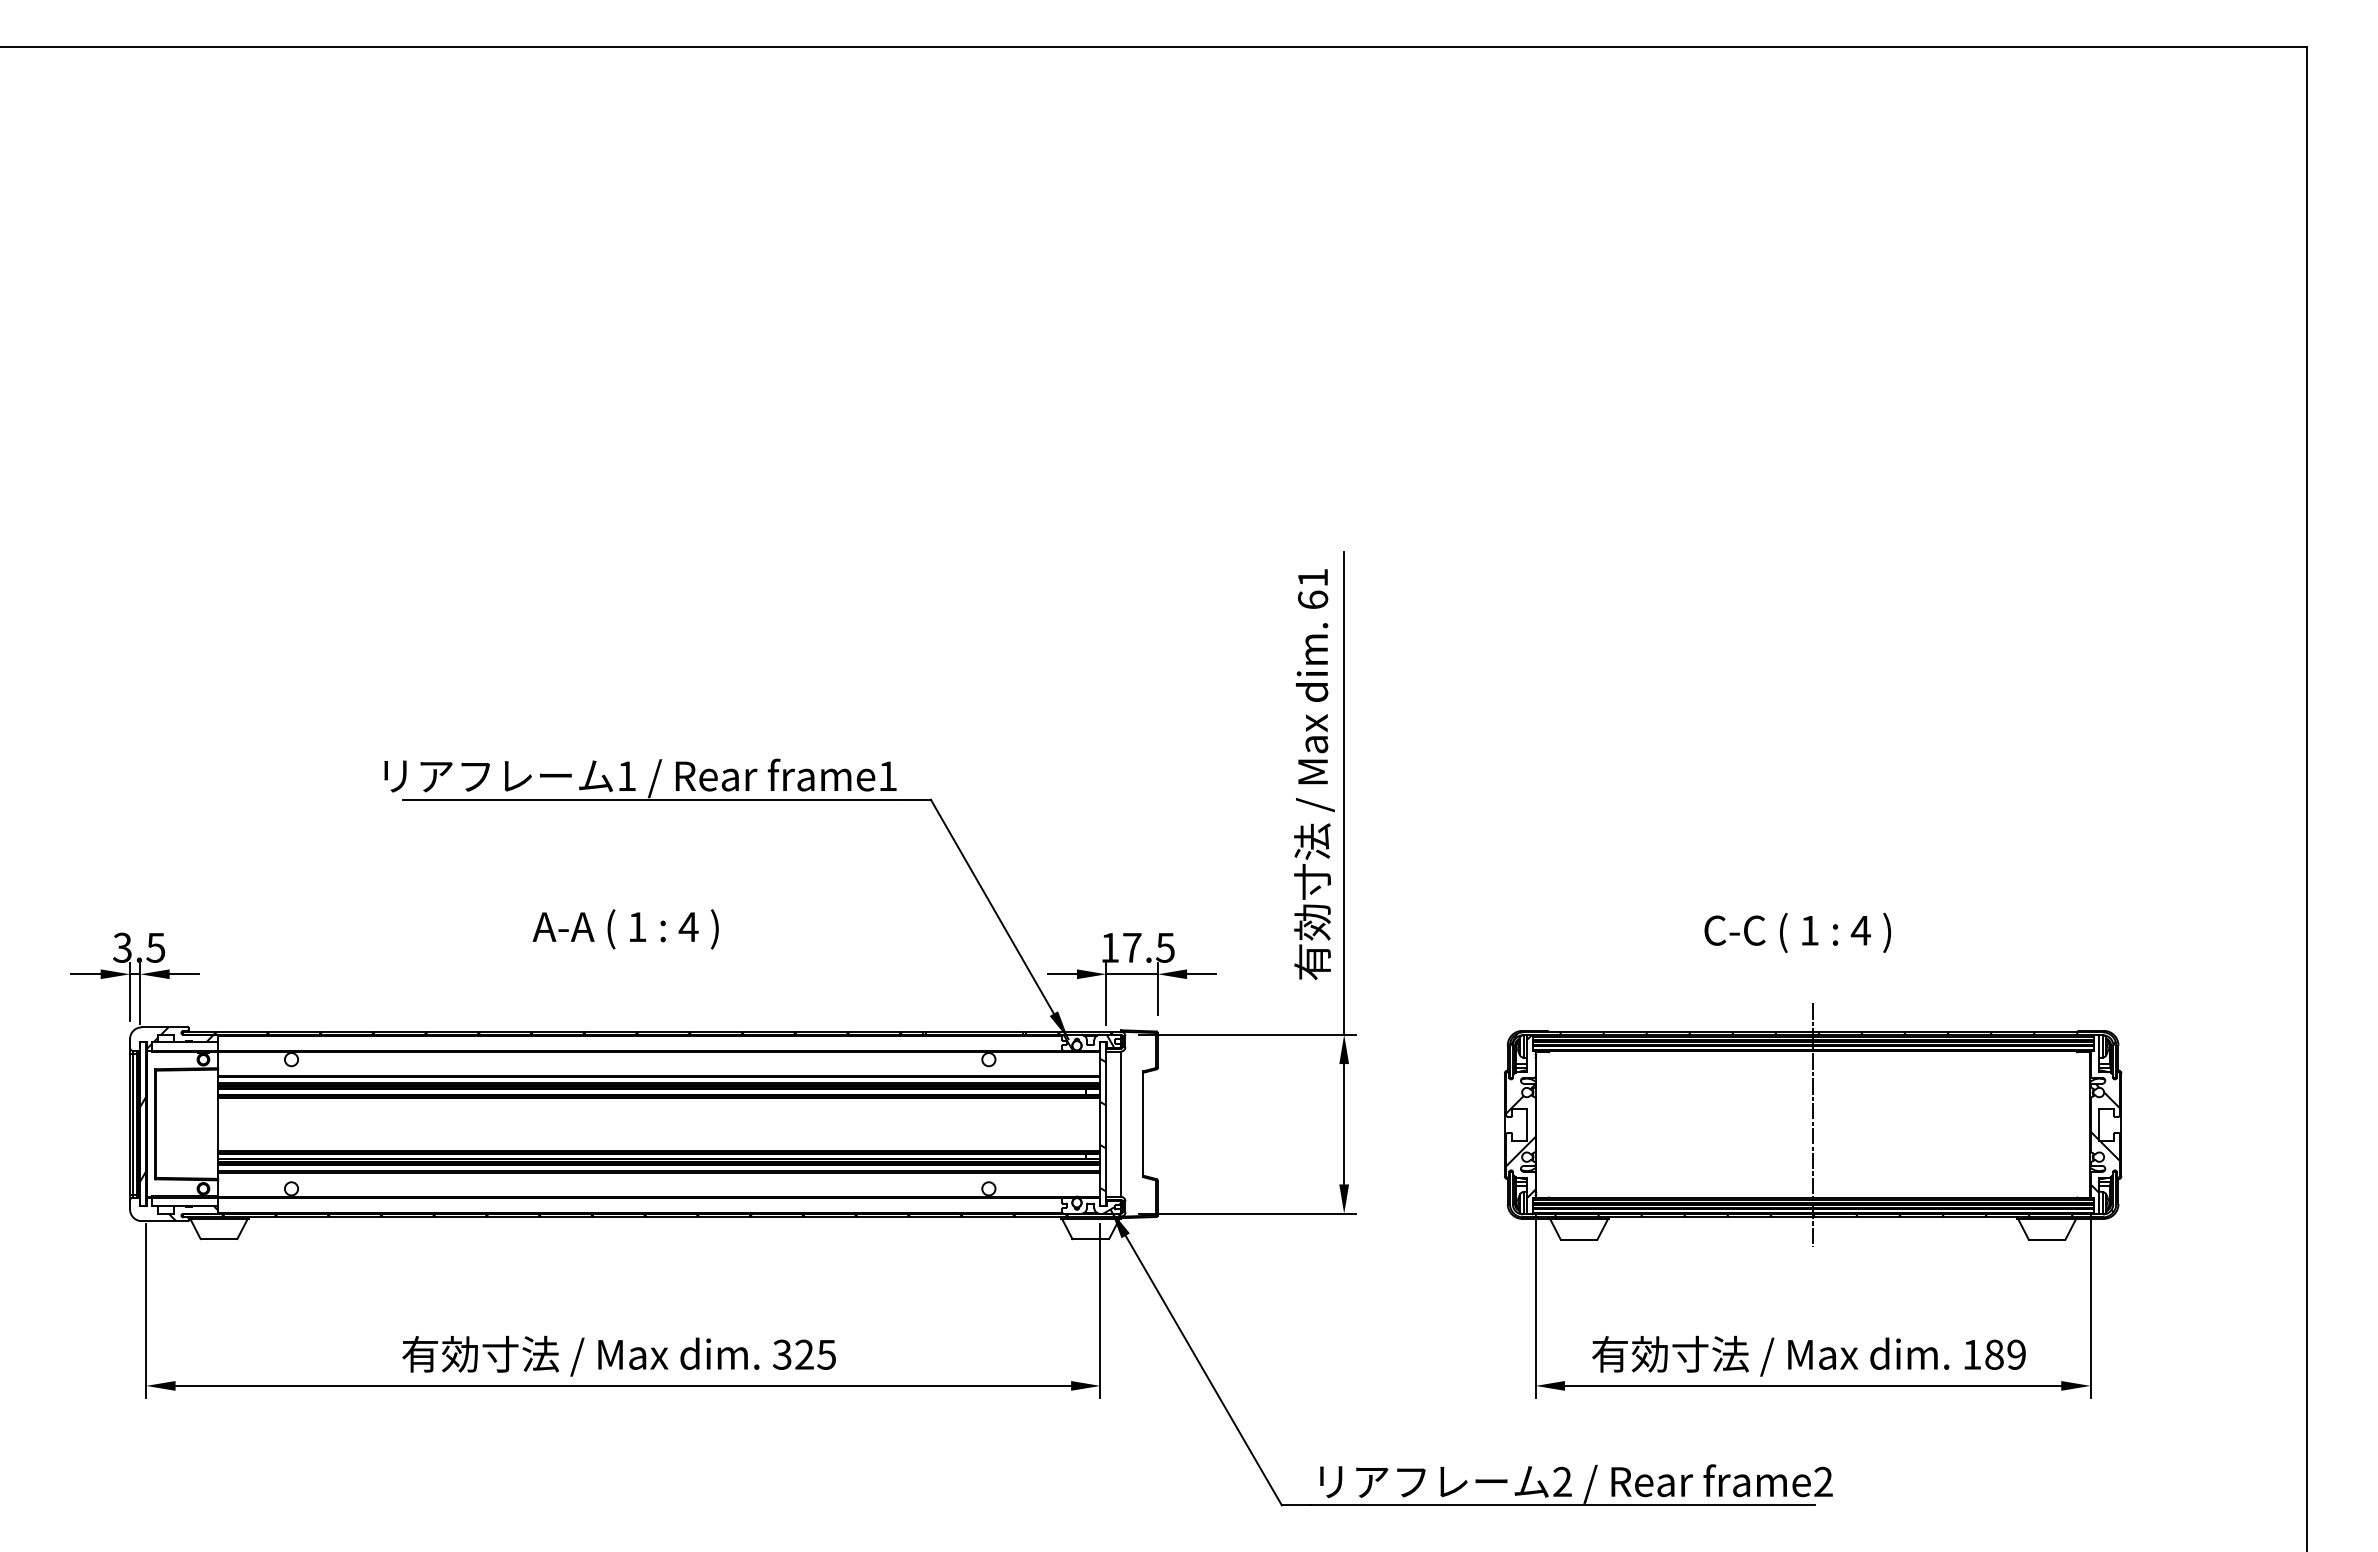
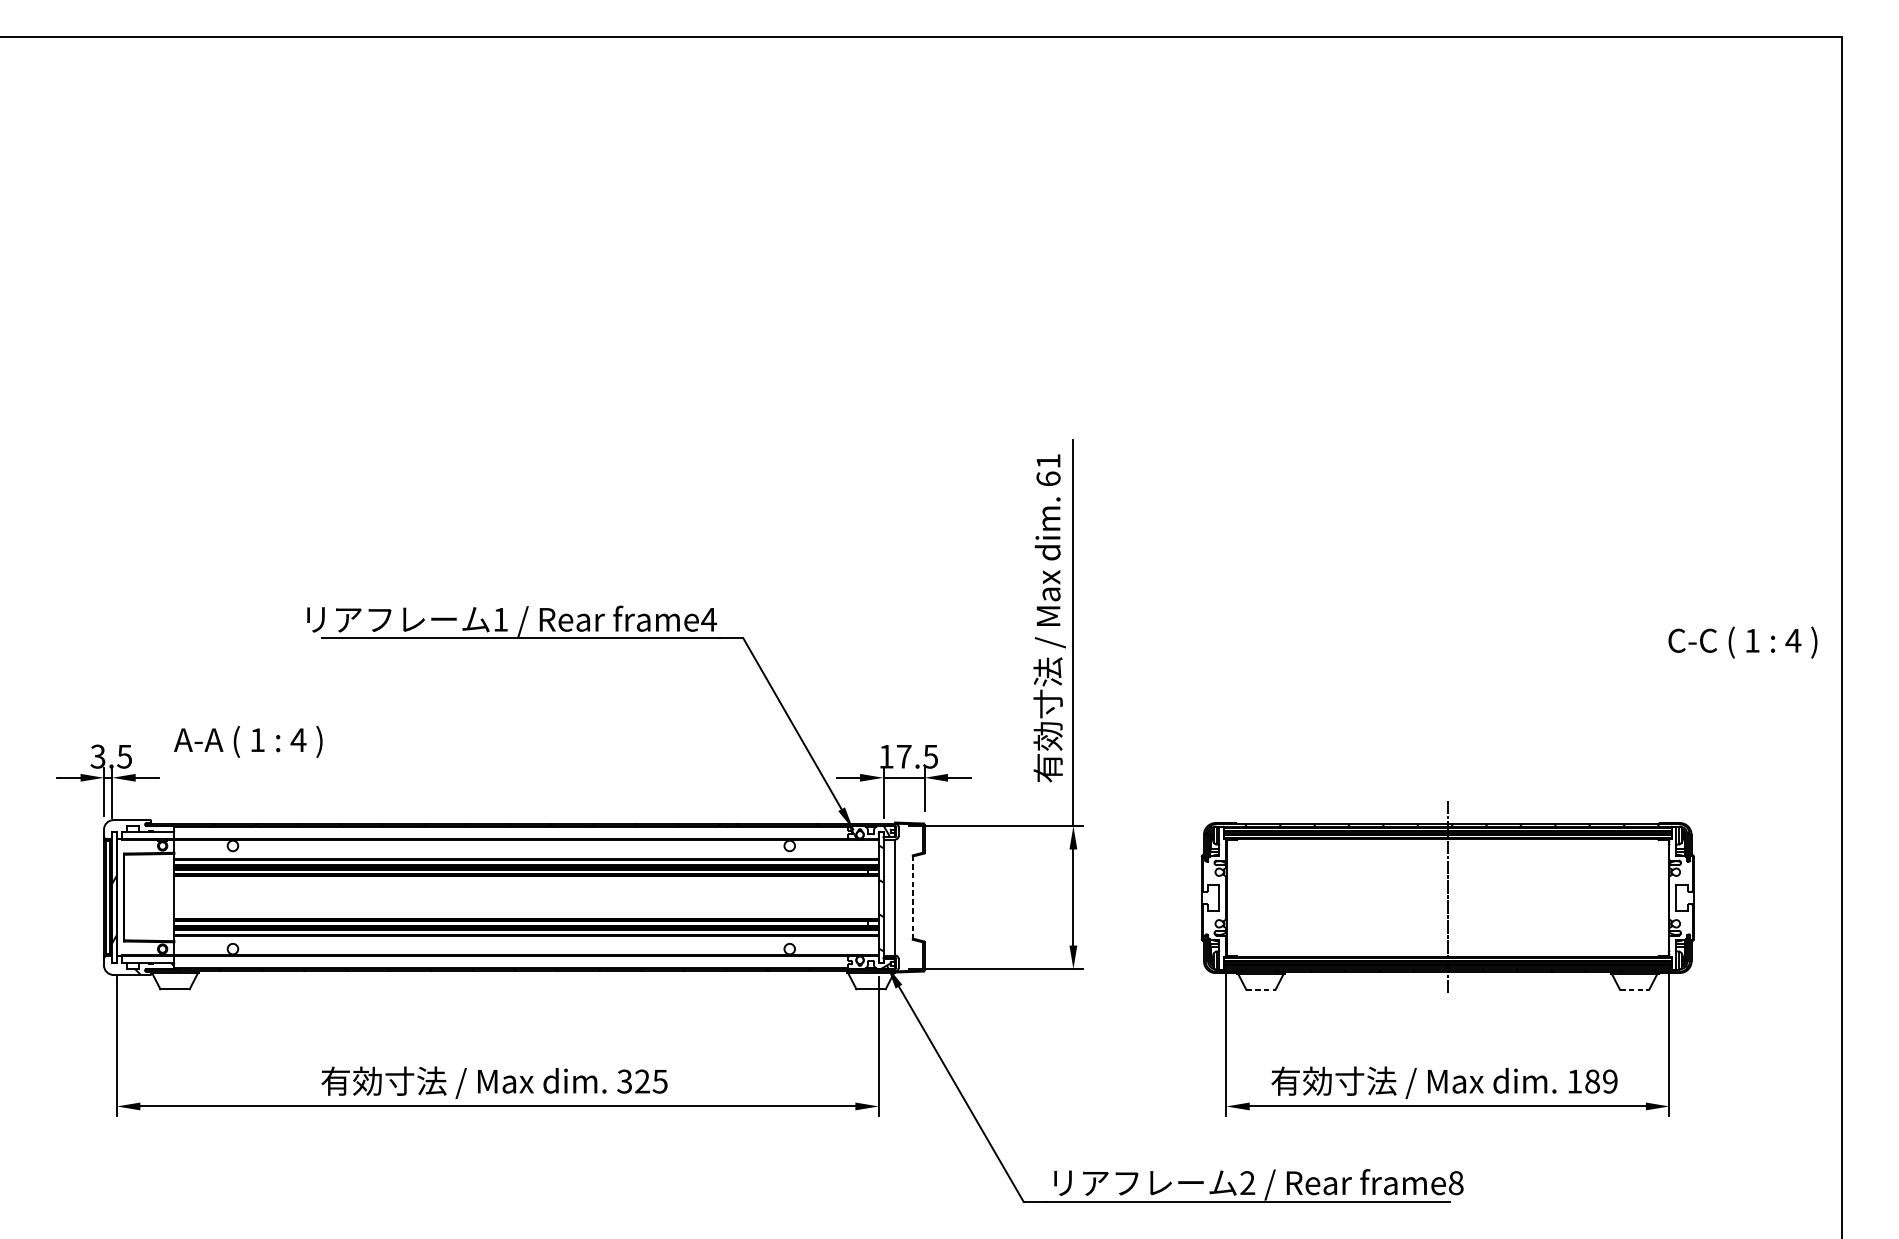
text: (887, 775) -> (708, 619), frame1 -> frame4
text: (625, 929) -> (248, 742), moved
text: (1797, 932) -> (1742, 642), moved
hatch: (179, 1038) -> (143, 829), removed
hatch: (1520, 1116) -> (1214, 891), removed
line: (1143, 1124) -> (913, 897), solid -> dashed
hatch: (2104, 1138) -> (1680, 908), removed
line: (1579, 1239) -> (1261, 989), solid -> dashed
line: (2047, 1239) -> (1634, 989), solid -> dashed
text: (1823, 1481) -> (1456, 1182), frame2 -> frame8

